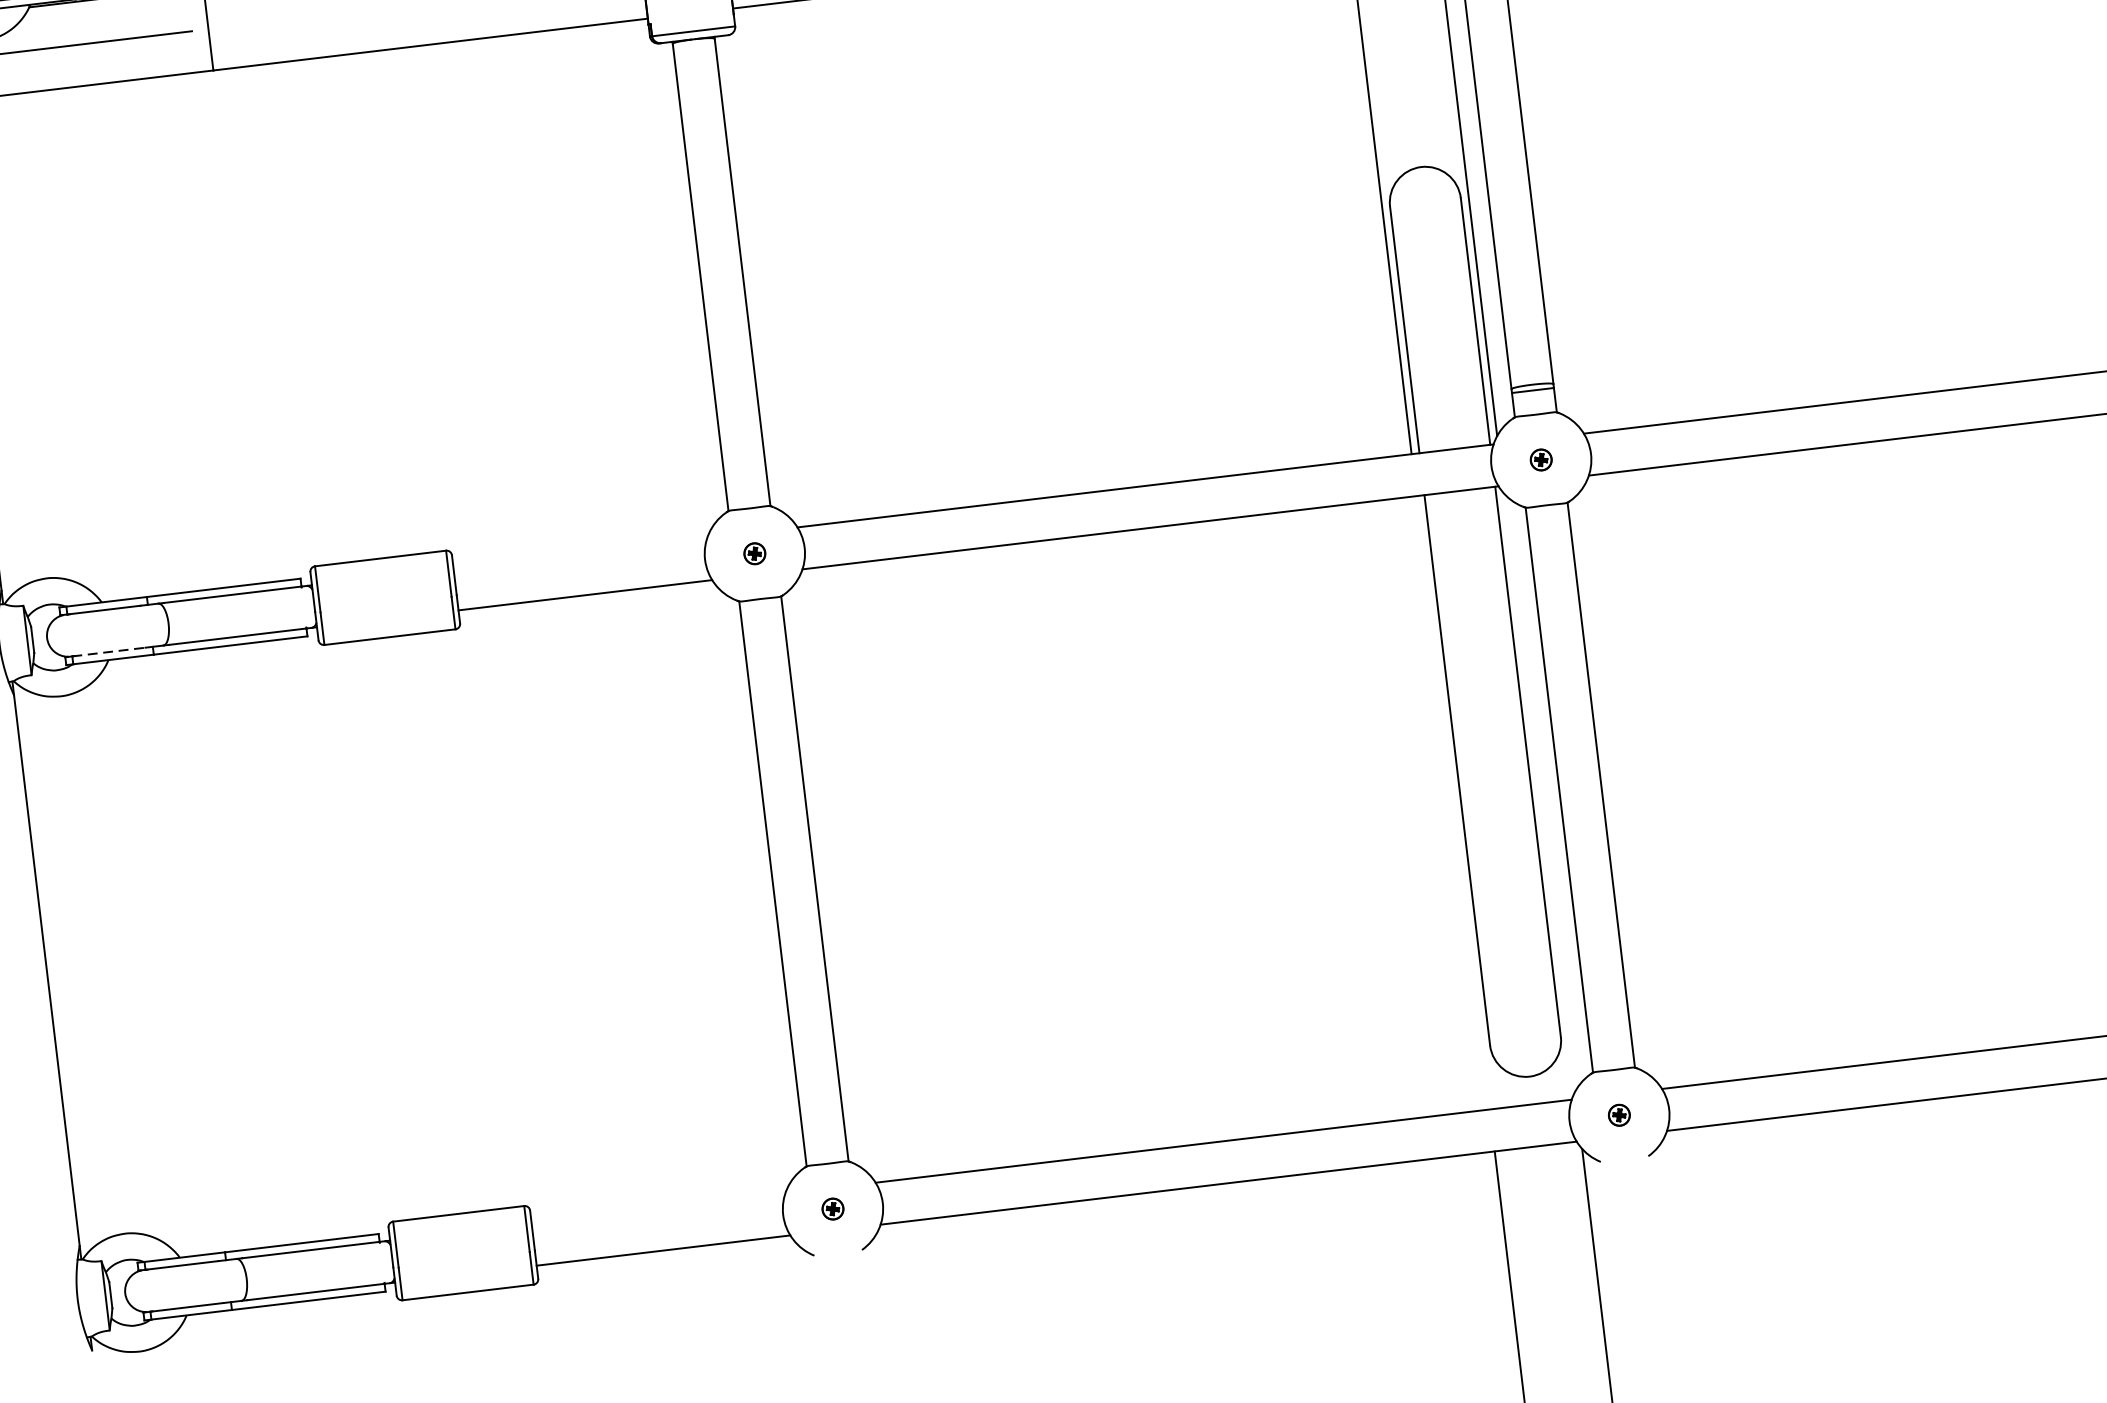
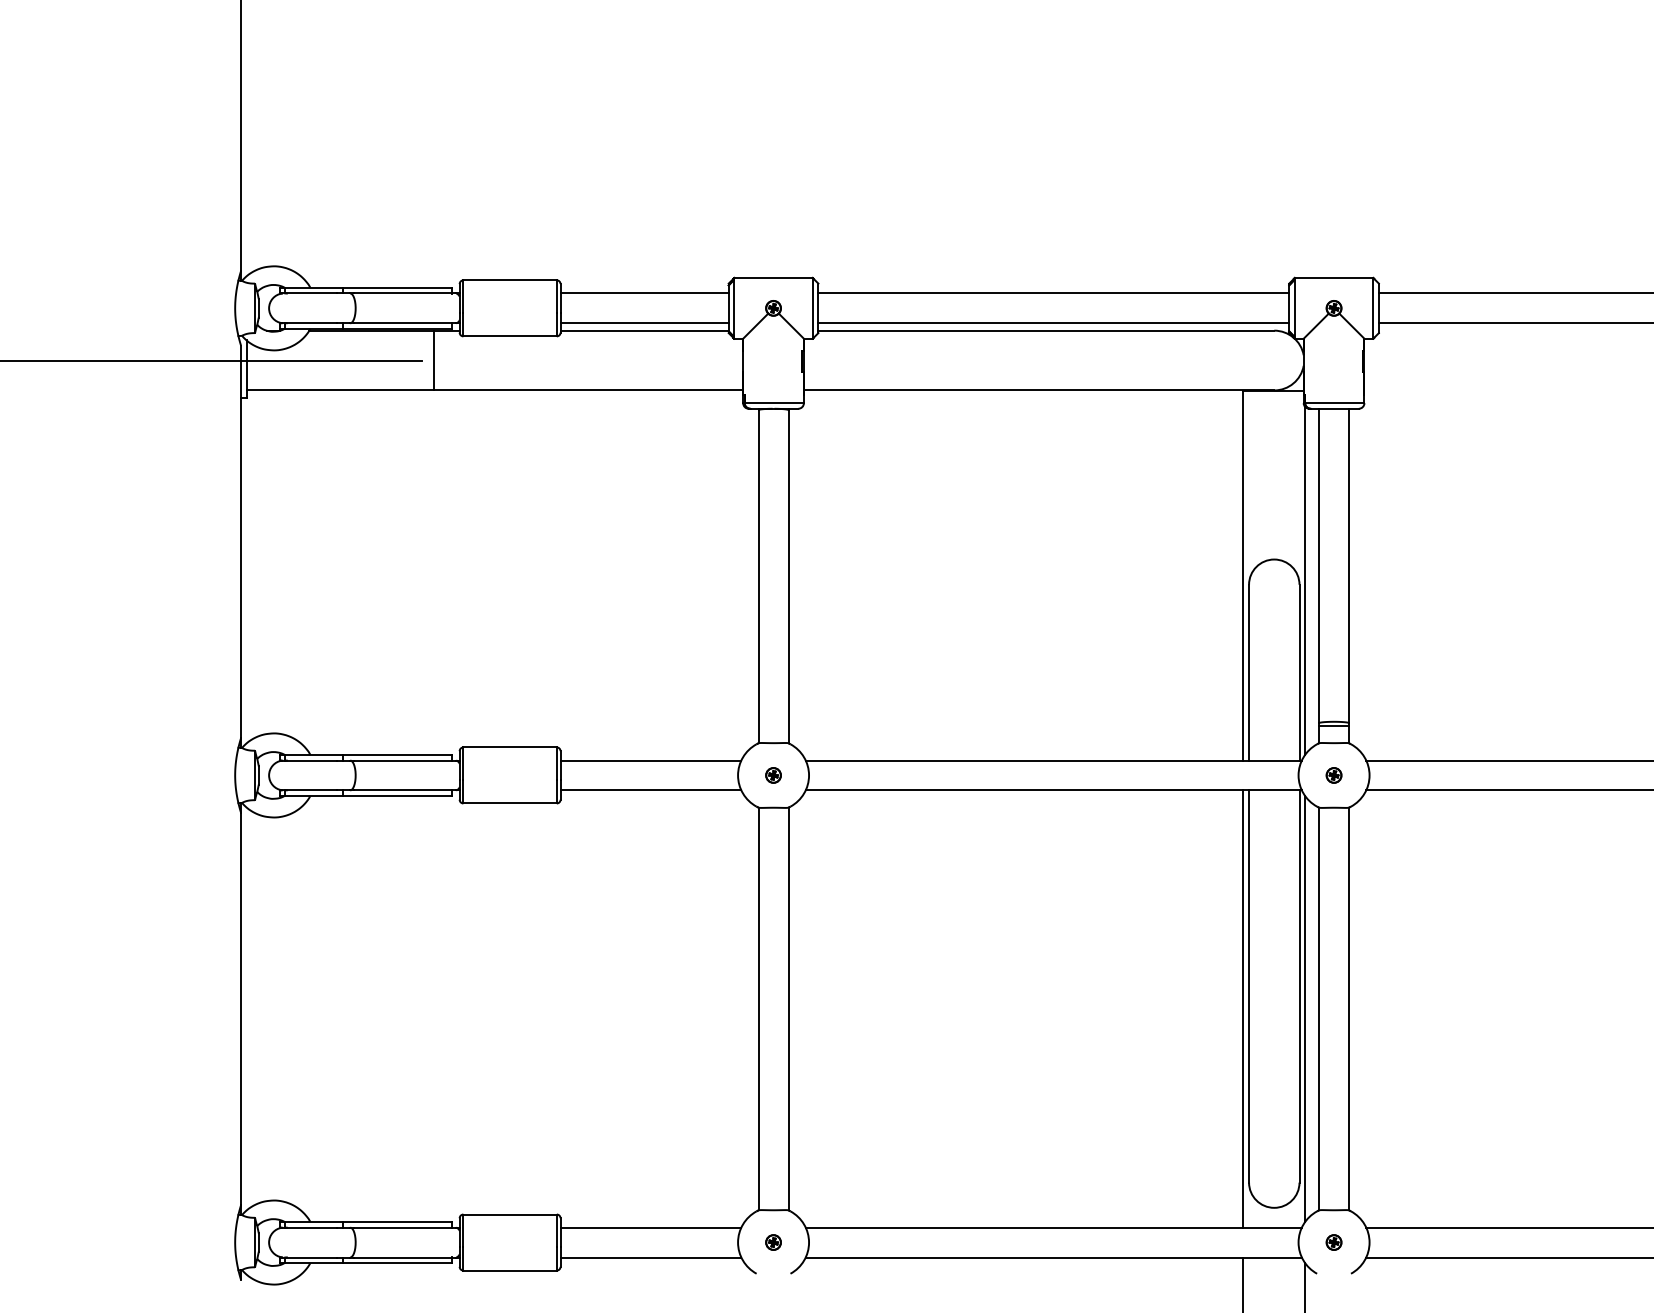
line: (579, 553) -> (650, 760), added
line: (109, 652) -> (311, 790), dashed -> solid
line: (1540, 791) -> (1305, 1008), added
line: (1453, 802) -> (1243, 1008), added
line: (657, 1208) -> (650, 1227), added

